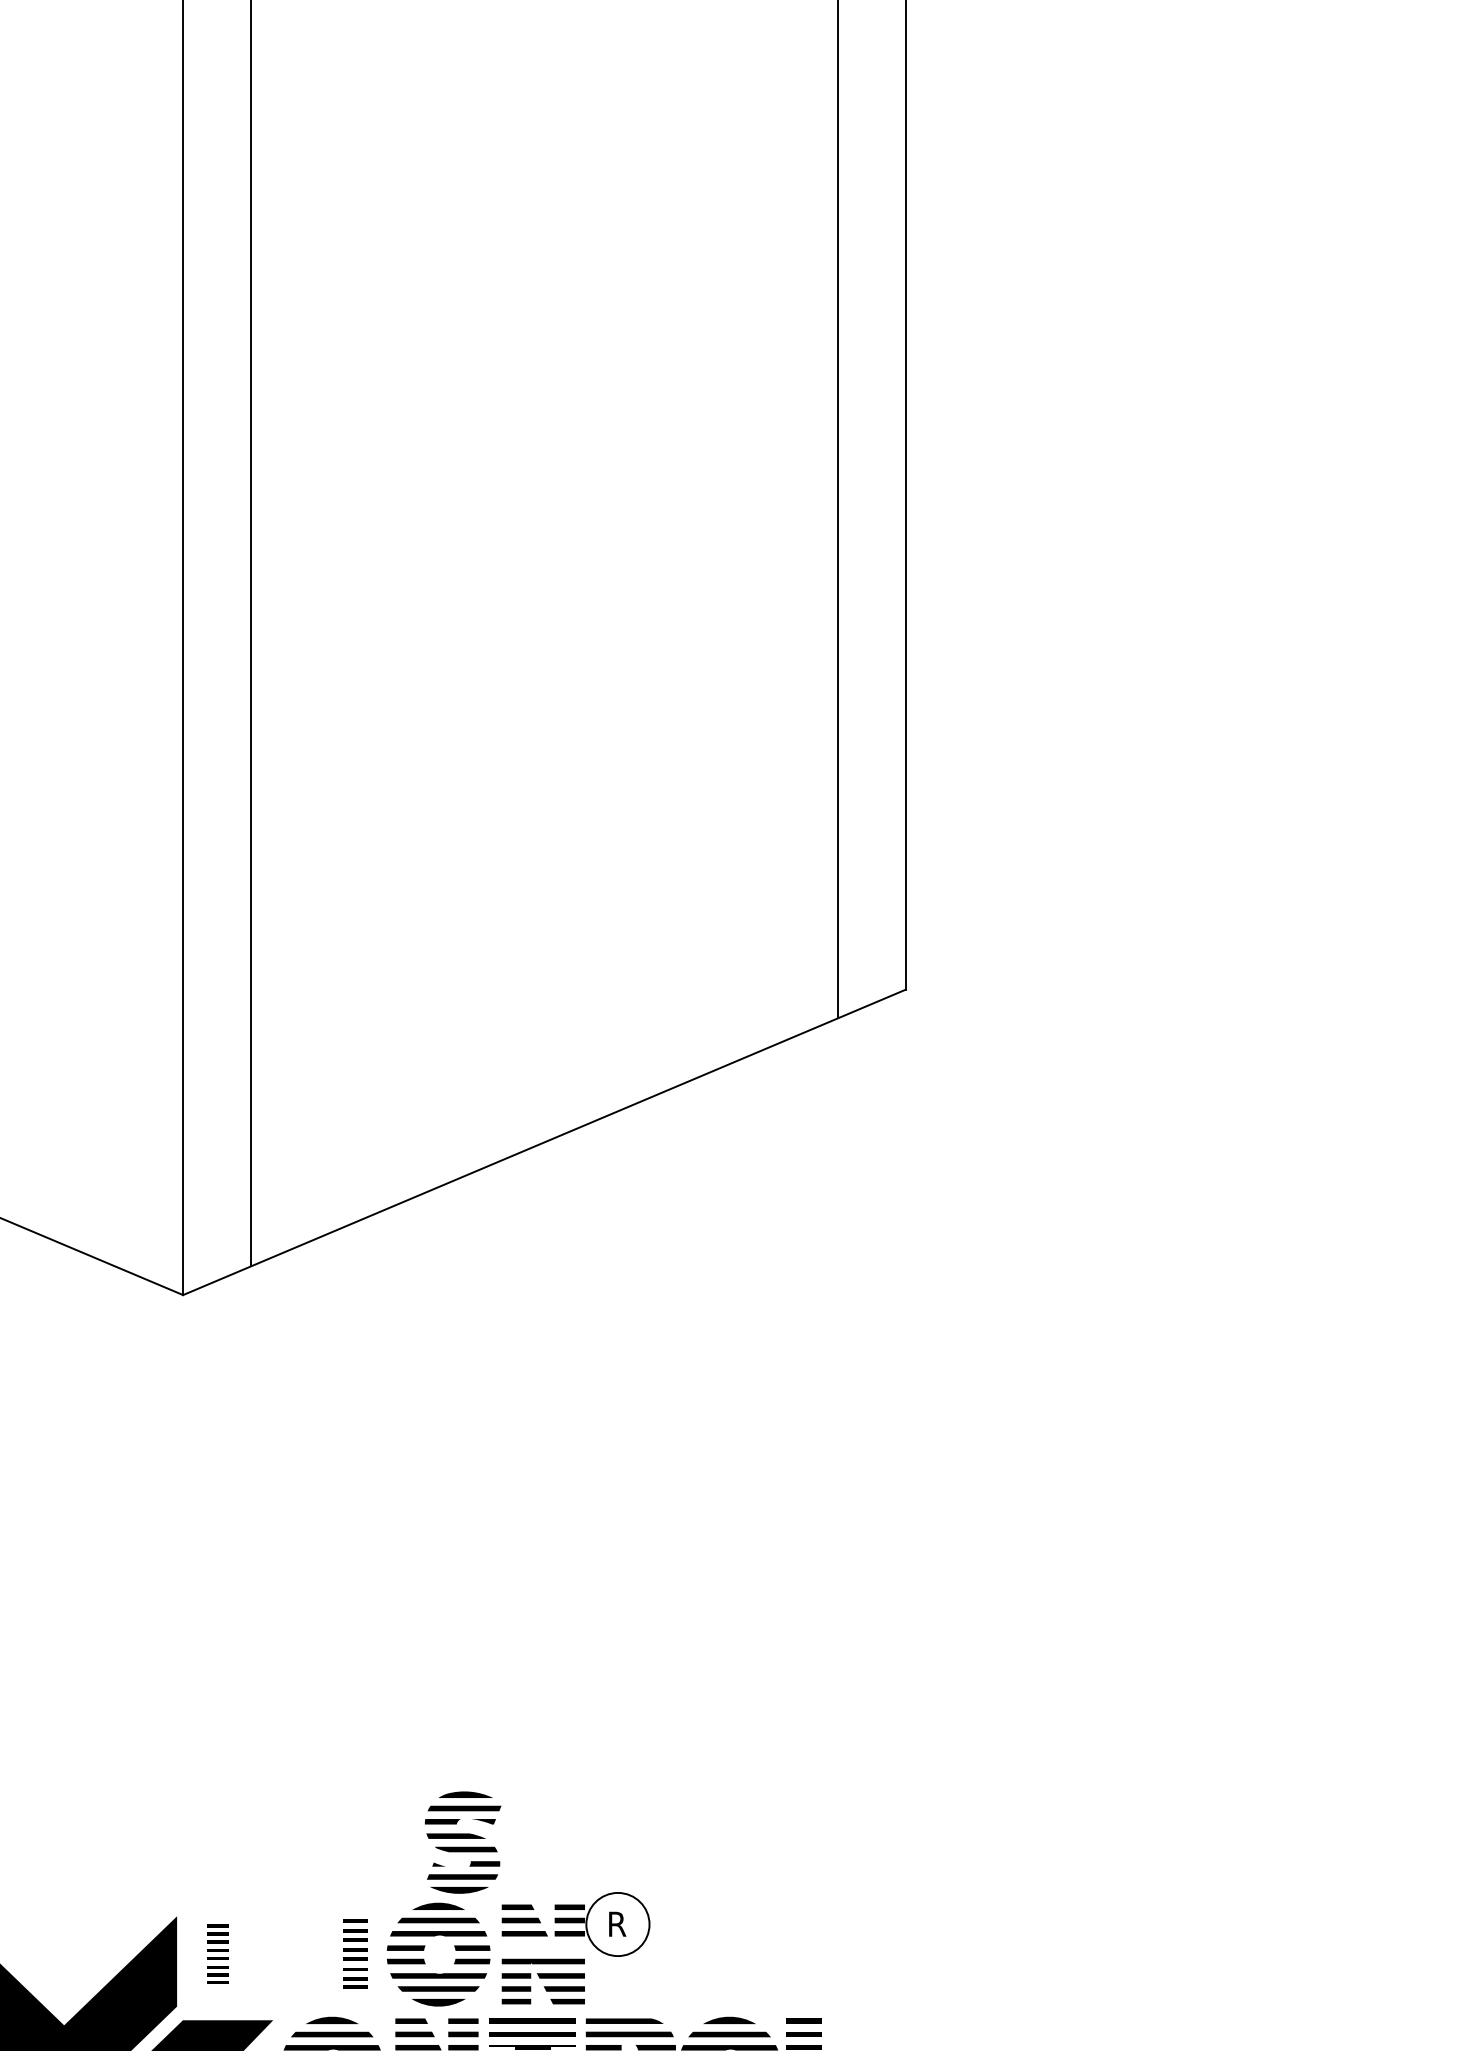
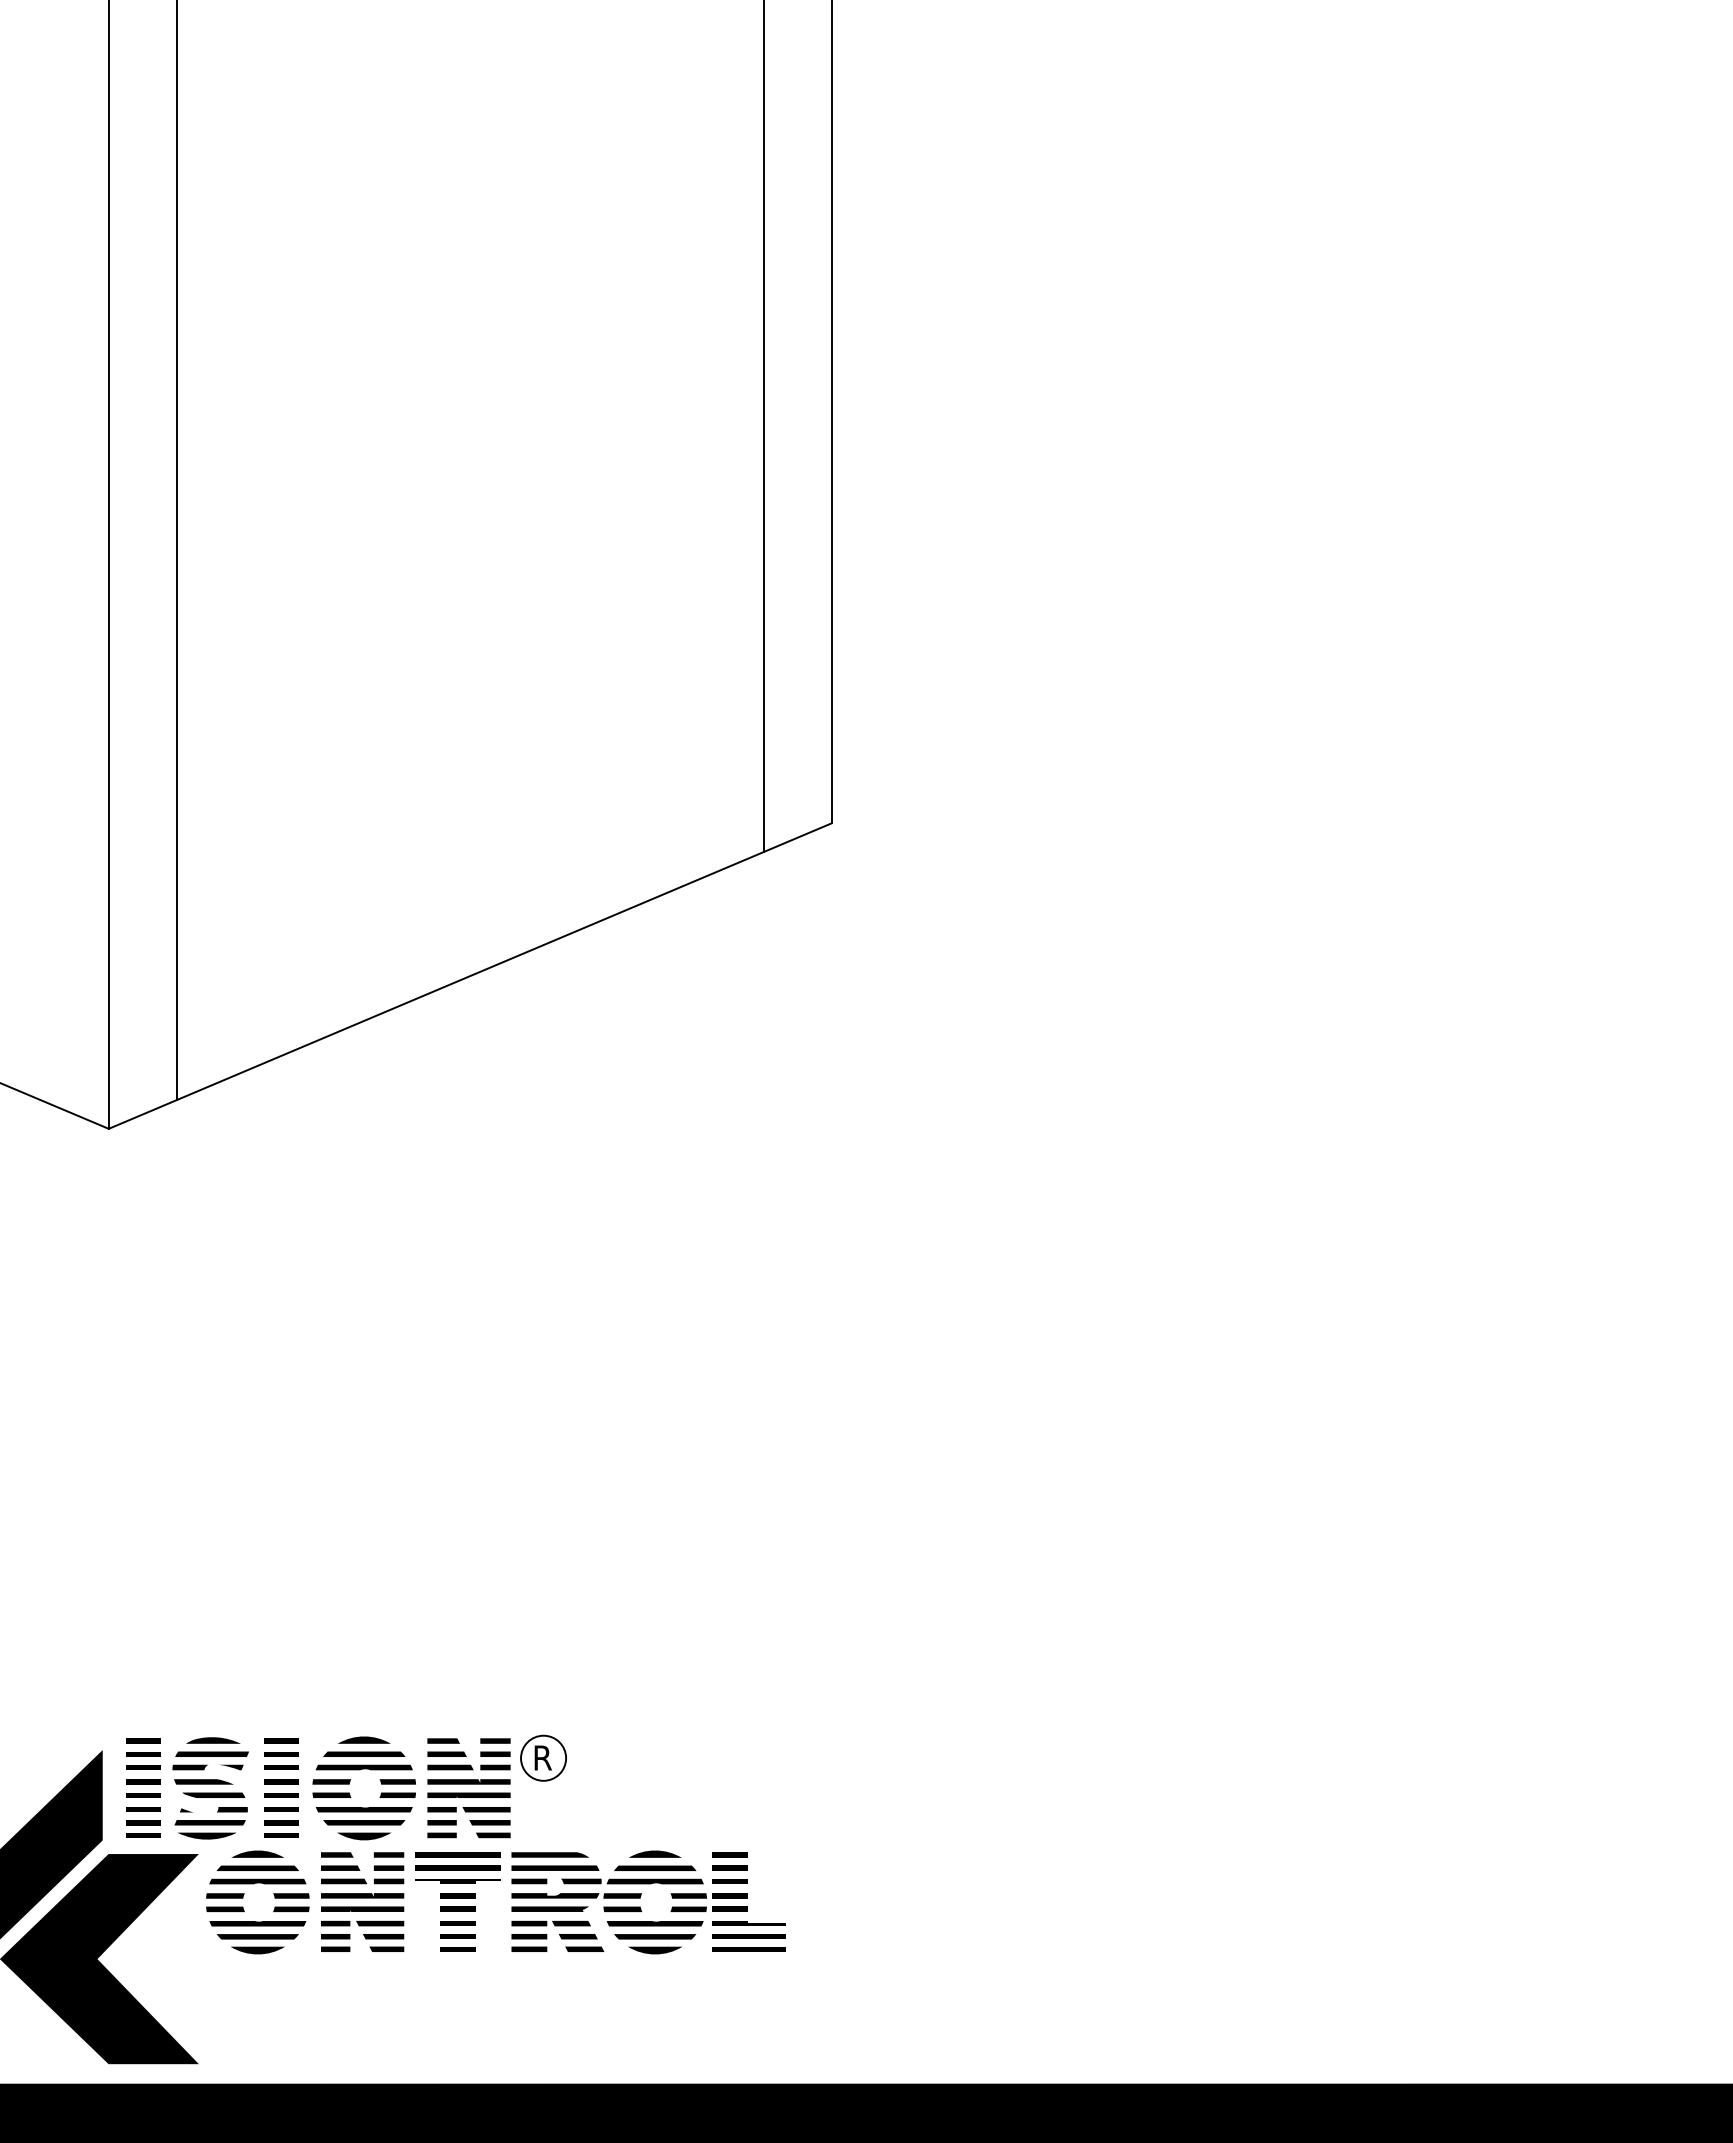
part: (462, 1842) -> (210, 1788), moved
circle: (617, 1923) -> (543, 1757), size x0.71
fill: (542, 1947) -> (468, 1781), added
part: (217, 1953) -> (143, 1787), size x1.67
part: (355, 1953) -> (281, 1787), size x1.43

